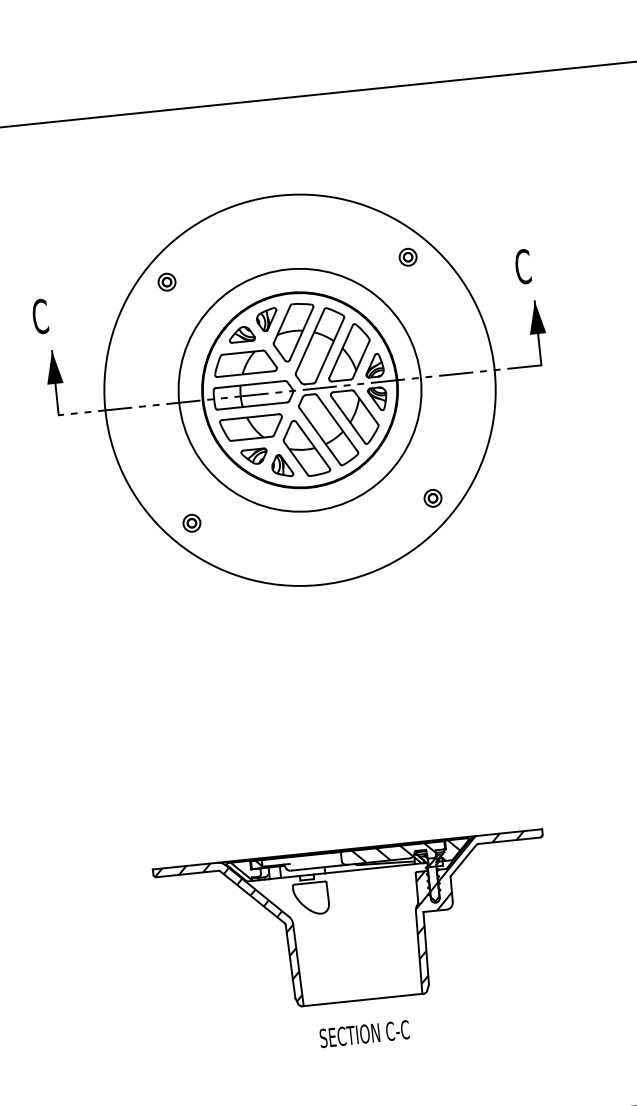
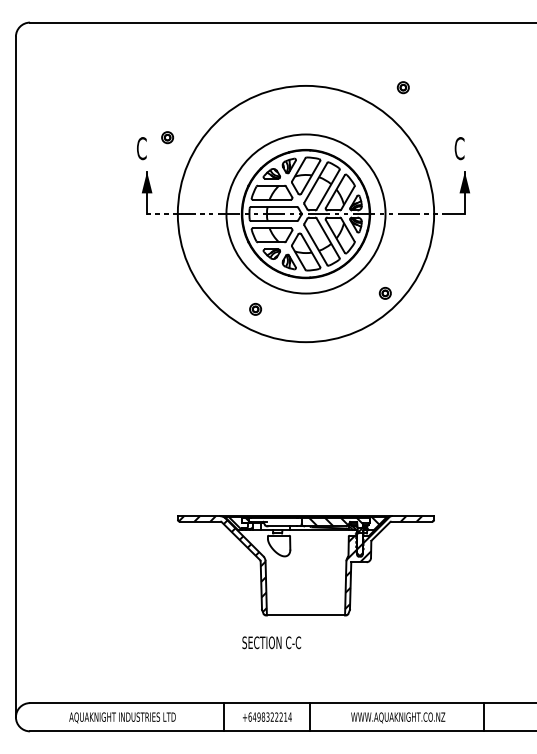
part: (406, 257) -> (402, 87), moved
part: (166, 281) -> (167, 137), moved
part: (191, 523) -> (255, 309), moved
text: (364, 1033) -> (271, 642), moved

